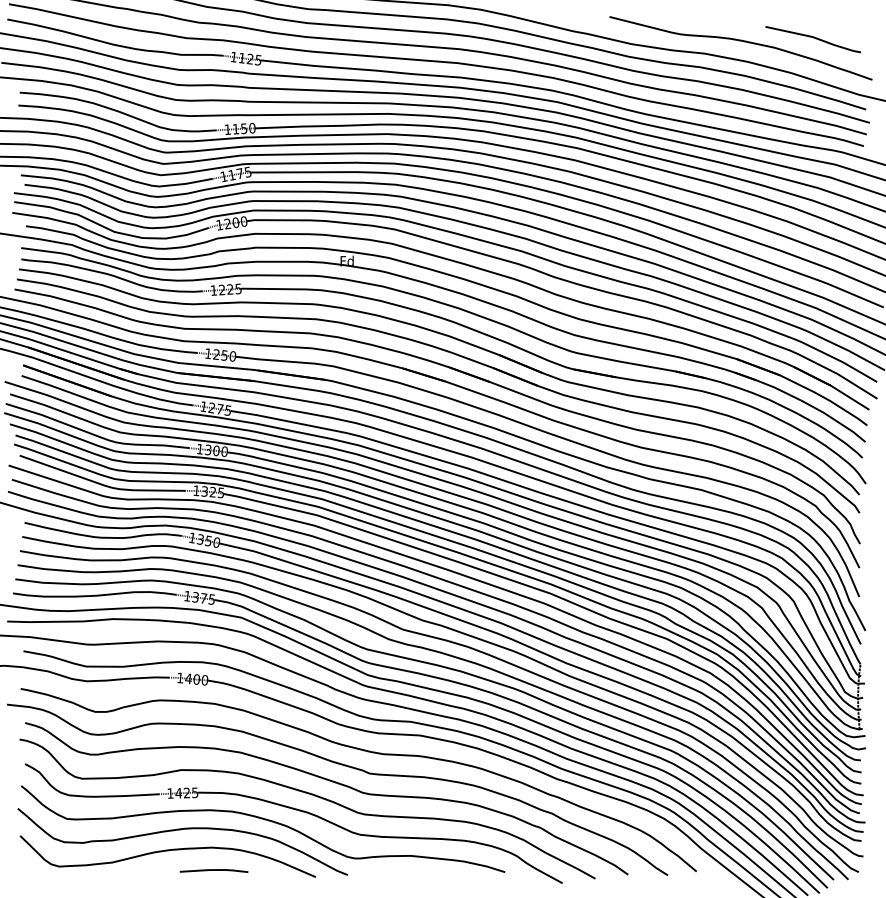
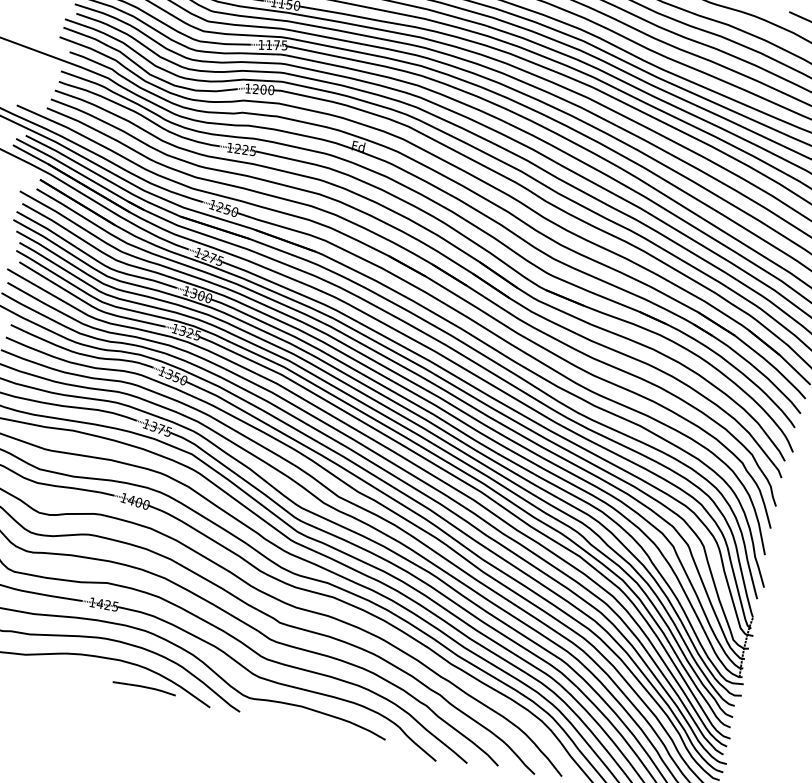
line: (213, 870) -> (143, 687), moved

